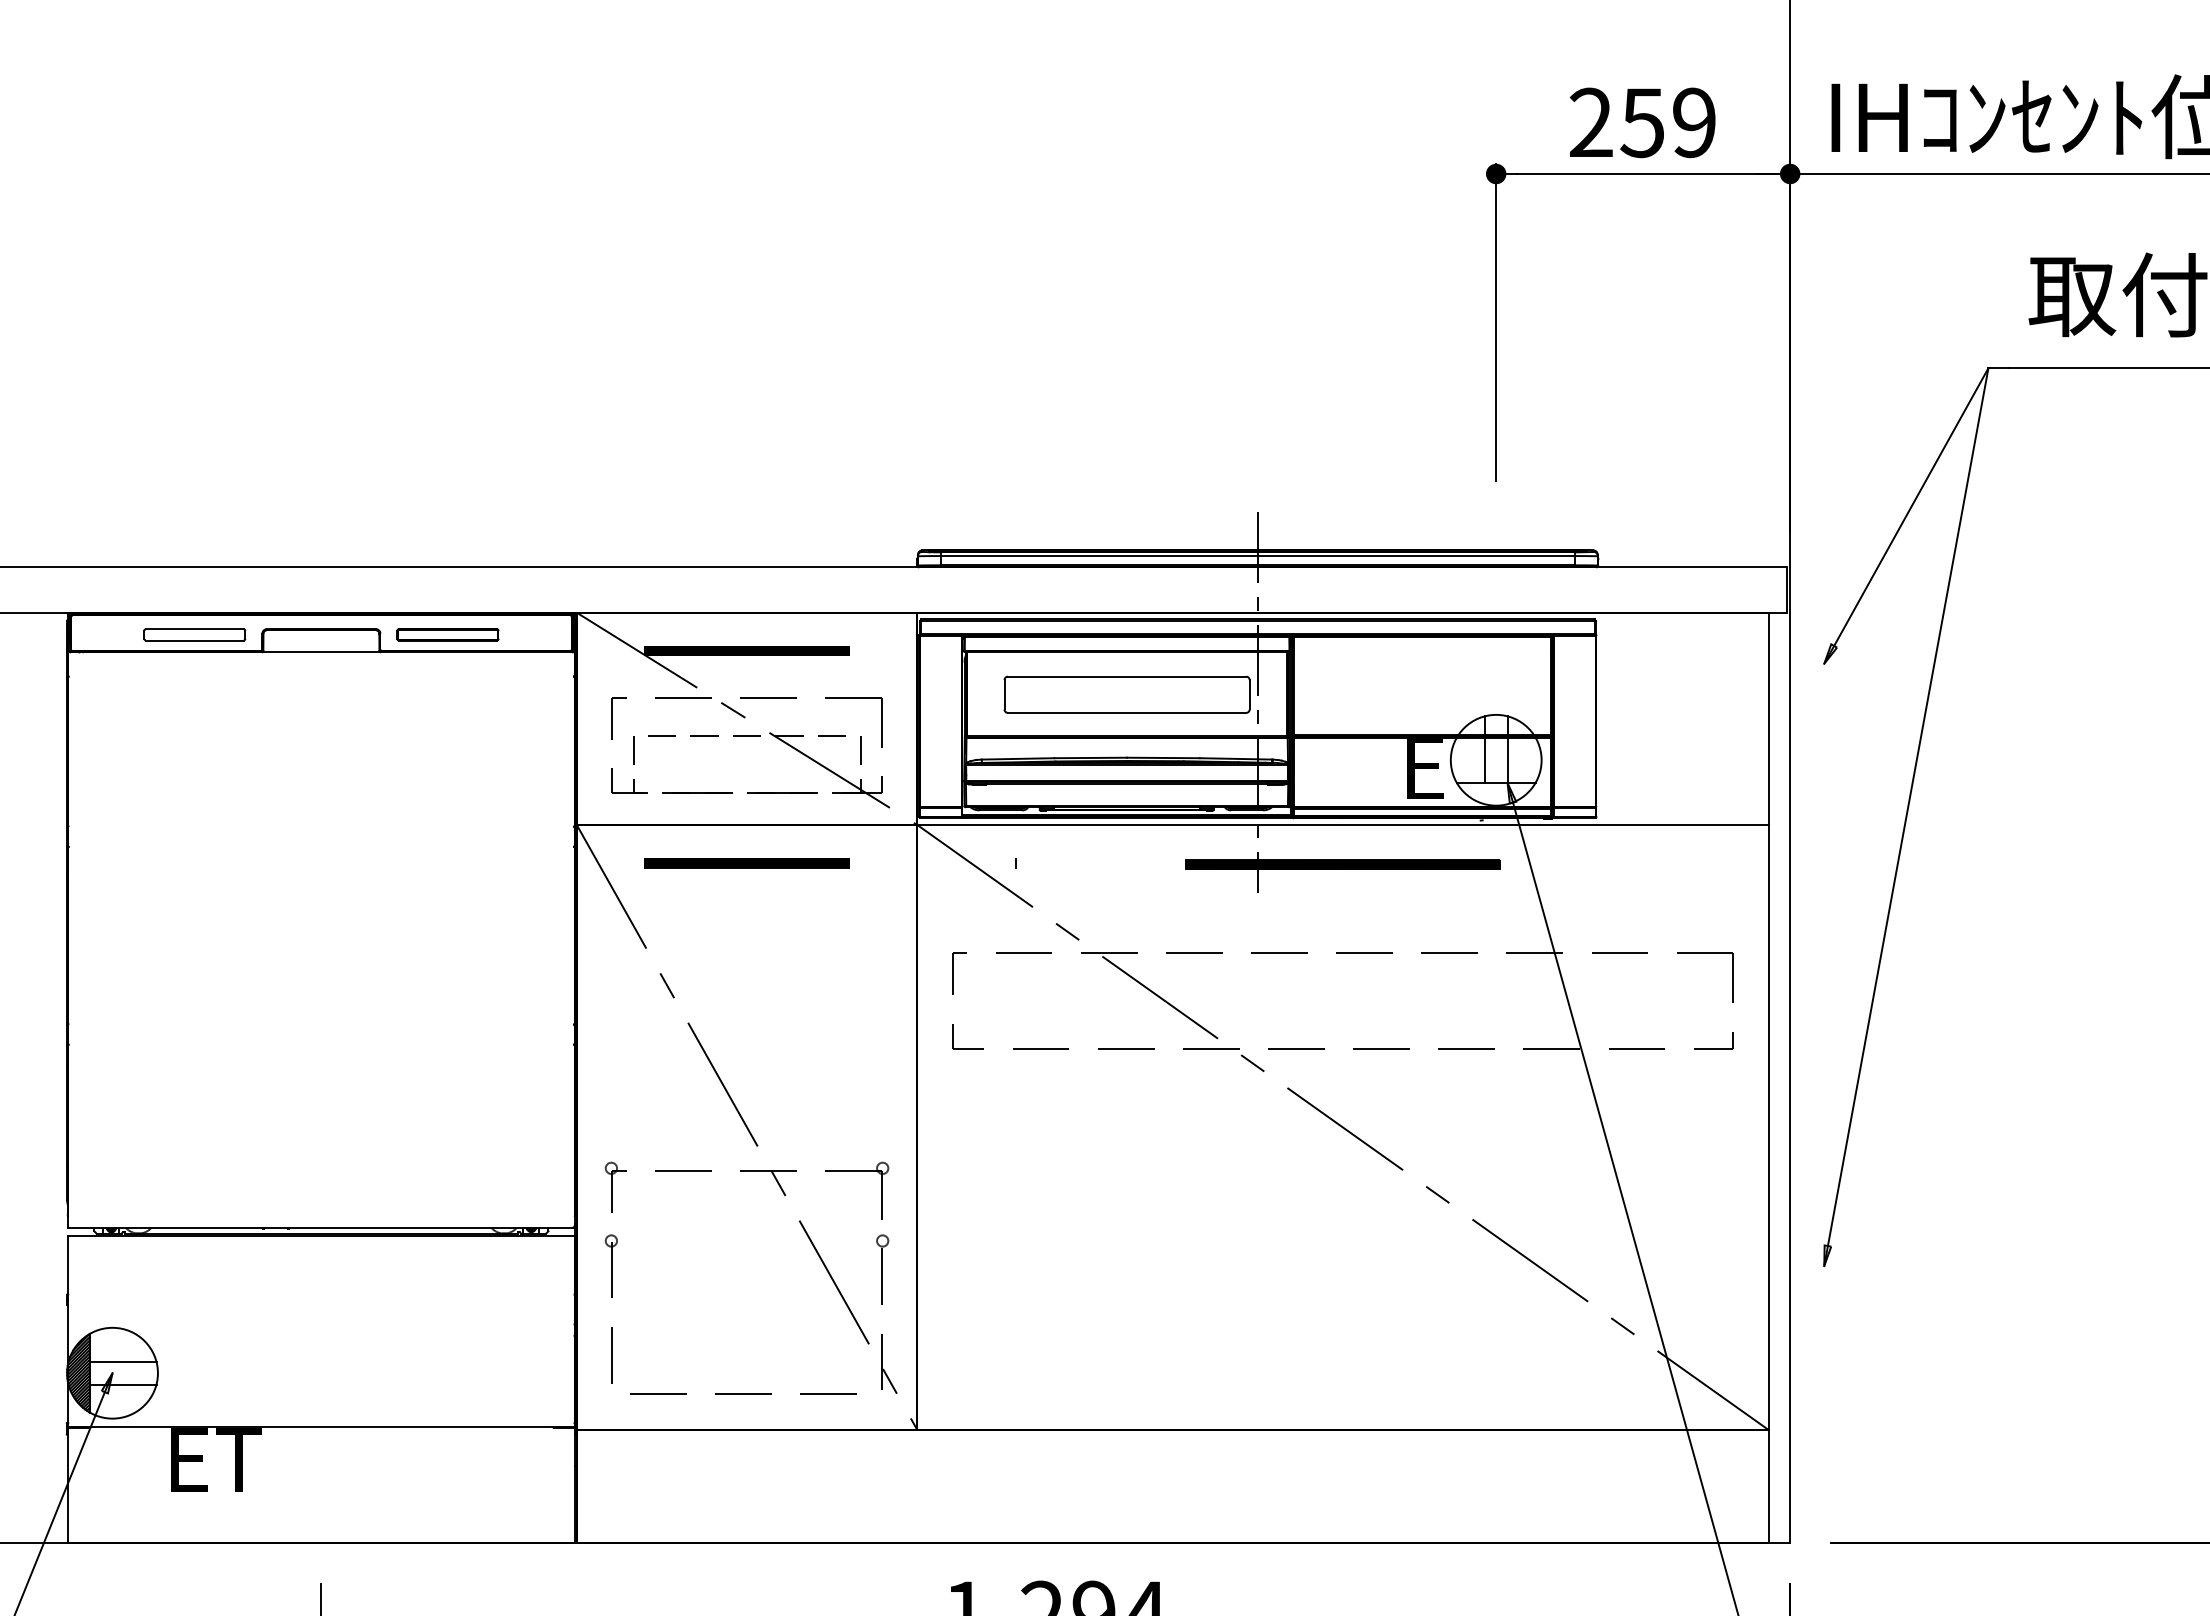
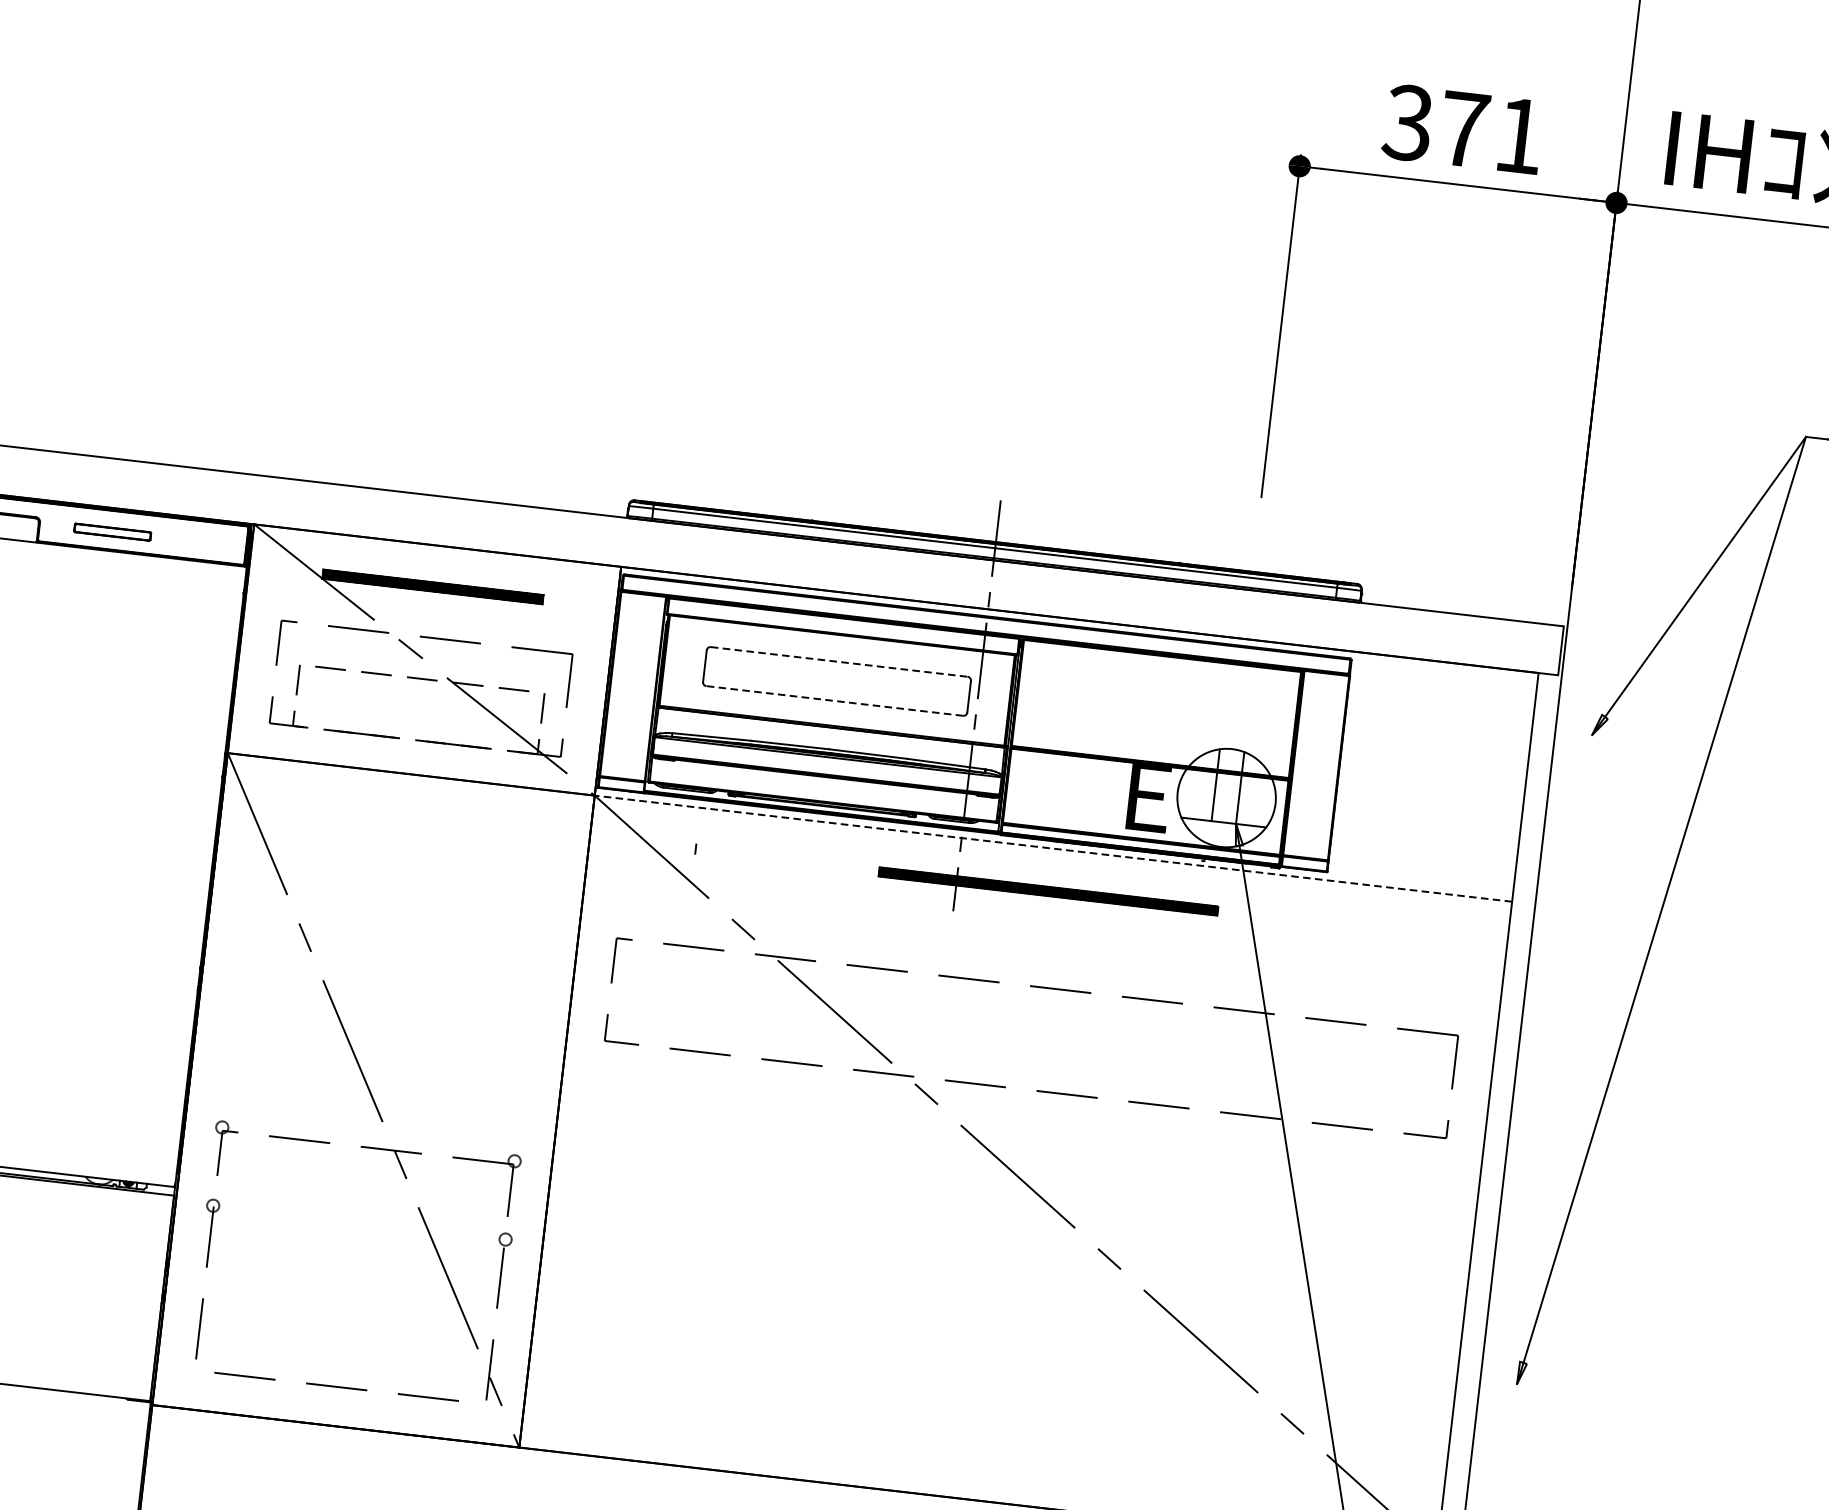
text: (1641, 122) -> (1462, 128), 259 -> 371
part: (447, 634) -> (112, 531), size x0.7
line: (1127, 676) -> (839, 661), solid -> dashed
line: (1126, 712) -> (834, 700), solid -> dashed
line: (1342, 824) -> (1052, 848), solid -> dashed
part: (746, 863) -> (405, 815), removed

